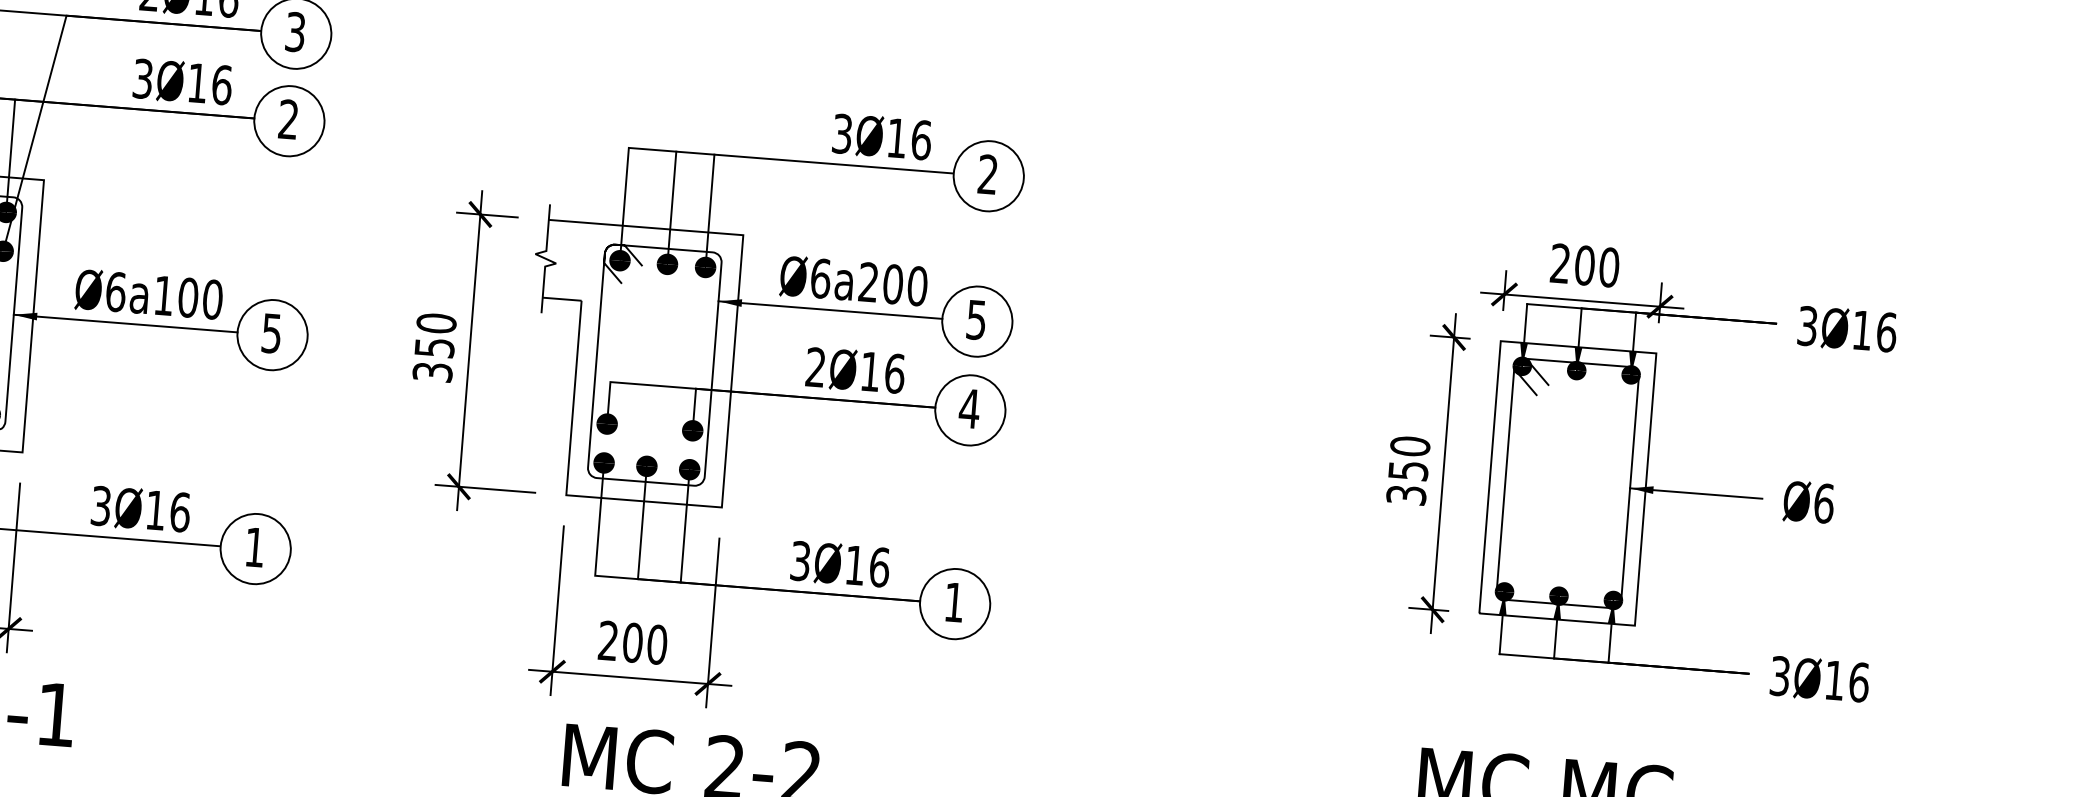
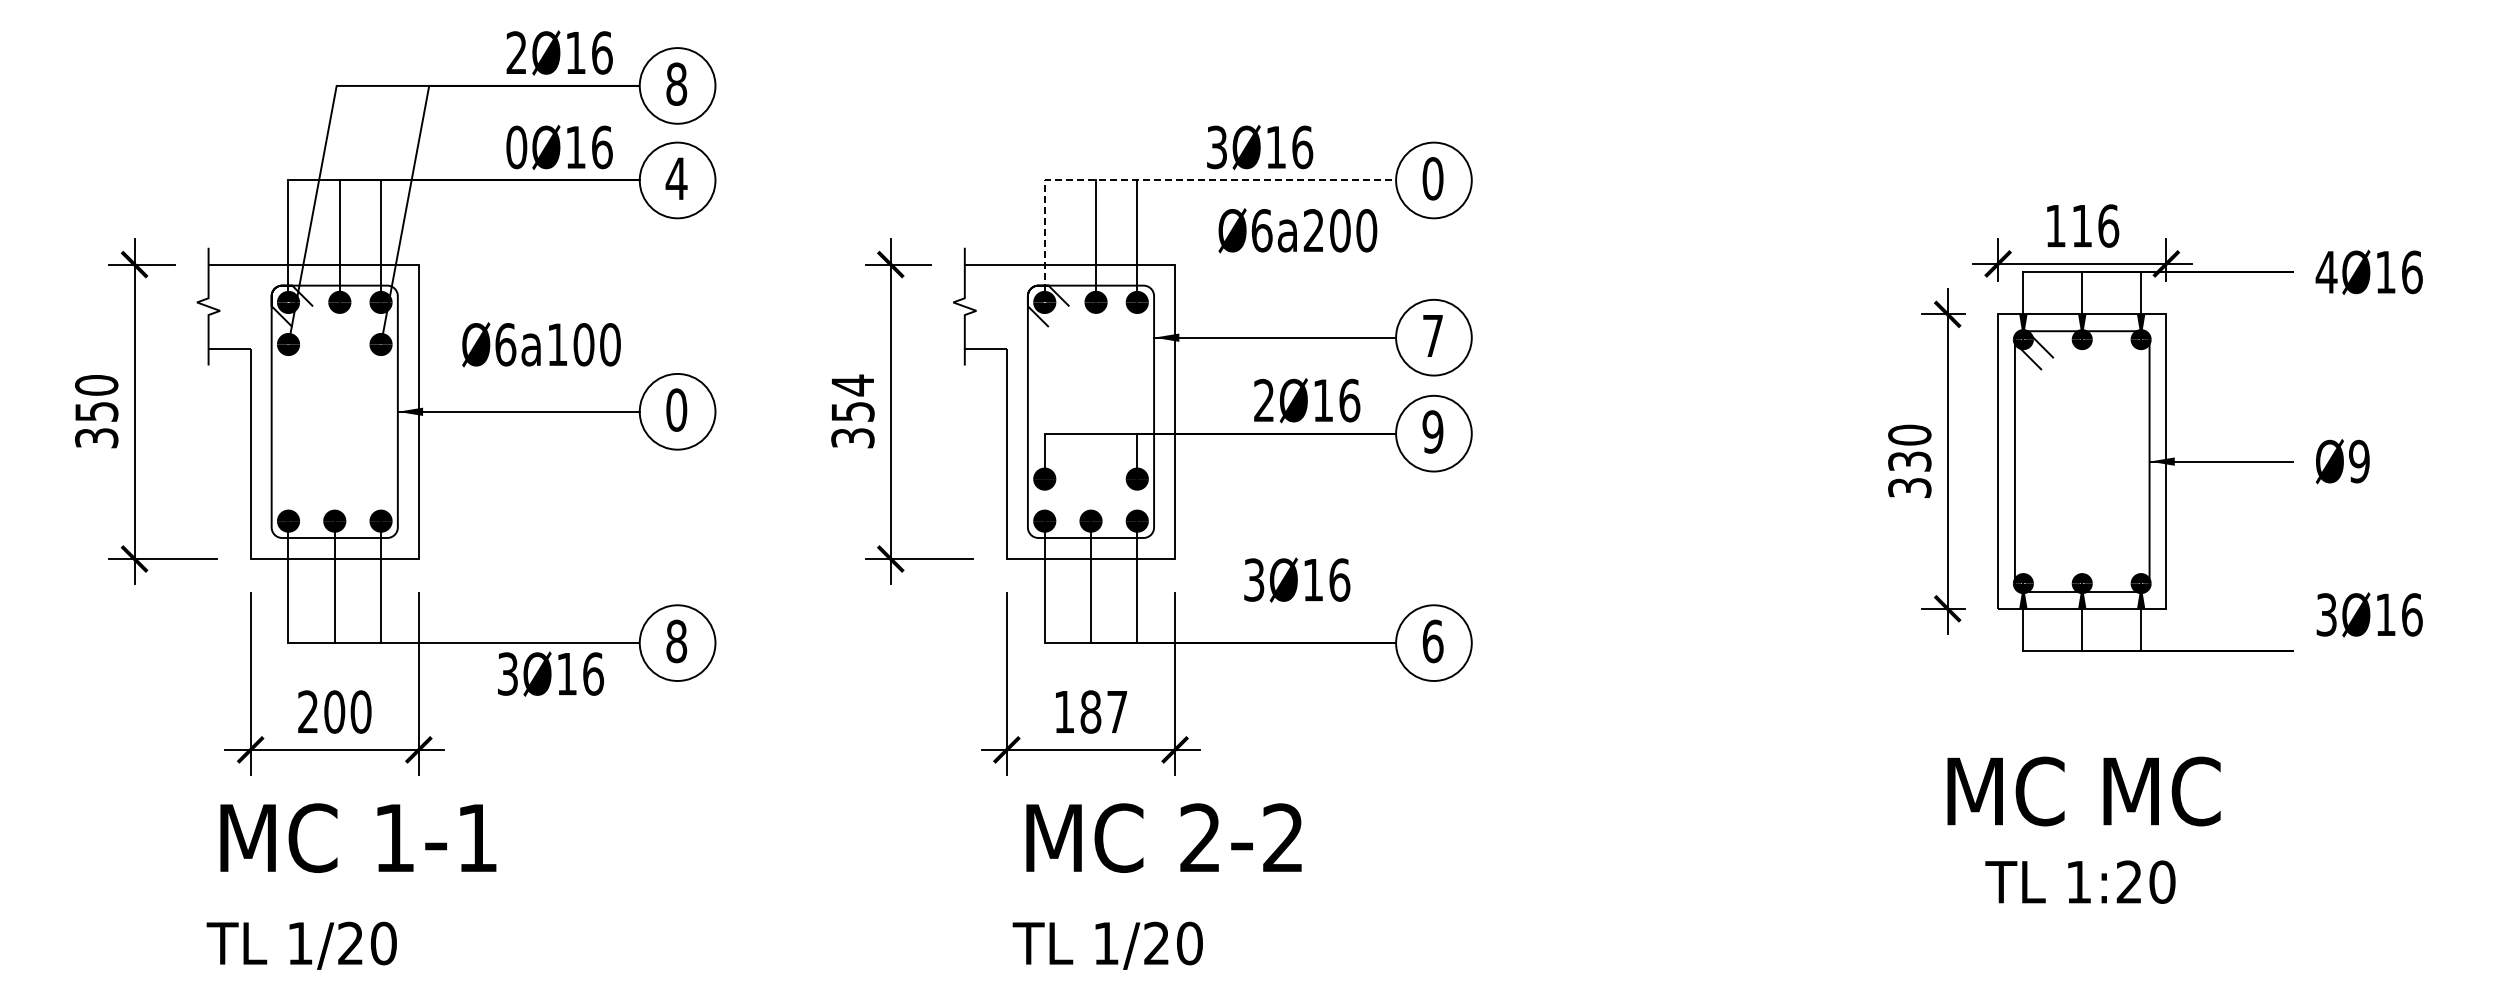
text: (295, 31) -> (676, 83), 3 -> 8
text: (142, 78) -> (516, 147), 3Ø16 -> 0Ø16
text: (288, 119) -> (676, 178), 2 -> 4
text: (882, 137) -> (1260, 147), moved
line: (734, 156) -> (1159, 180), solid -> dashed
text: (987, 174) -> (1432, 178), 2 -> 0
text: (1585, 265) -> (2082, 225), 200 -> 116
text: (853, 281) -> (1297, 230), moved
text: (149, 294) -> (541, 344), moved
text: (976, 320) -> (1432, 336), 5 -> 7
text: (436, 323) -> (852, 385), 350 -> 354
text: (1807, 326) -> (2326, 272), 3Ø16 -> 4Ø16
text: (271, 332) -> (676, 409), 5 -> 0
text: (969, 408) -> (1432, 431), 4 -> 9
text: (1408, 470) -> (1909, 461), 350 -> 330
text: (1824, 503) -> (2359, 461), Ø6 -> Ø9
text: (140, 508) -> (550, 673), moved
text: (254, 547) -> (676, 641), 1 -> 8
text: (840, 563) -> (1297, 579), moved
text: (953, 602) -> (1432, 641), 1 -> 6
text: (632, 642) -> (1090, 711), 200 -> 187
text: (1819, 678) -> (2369, 614), moved

